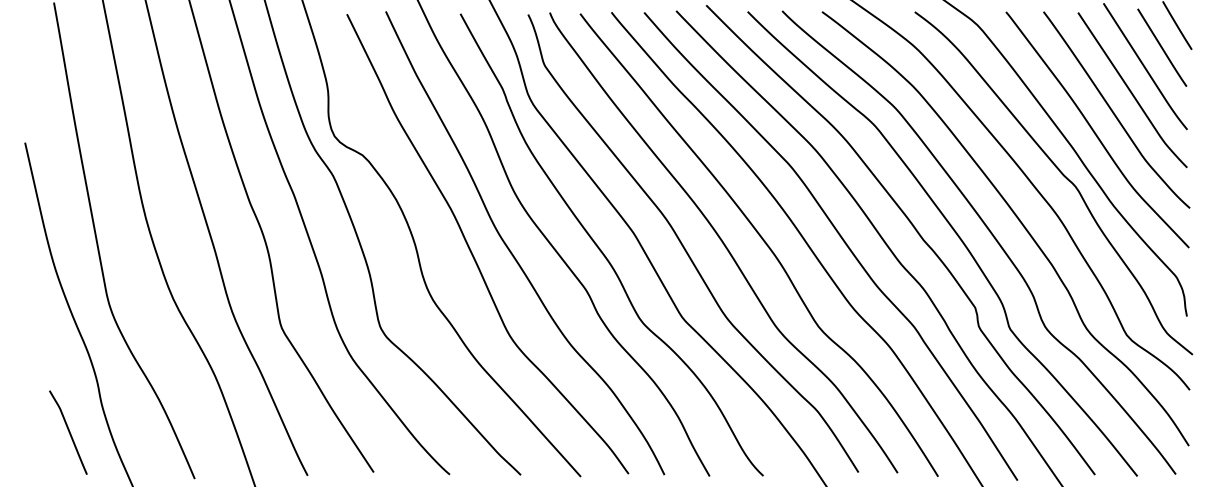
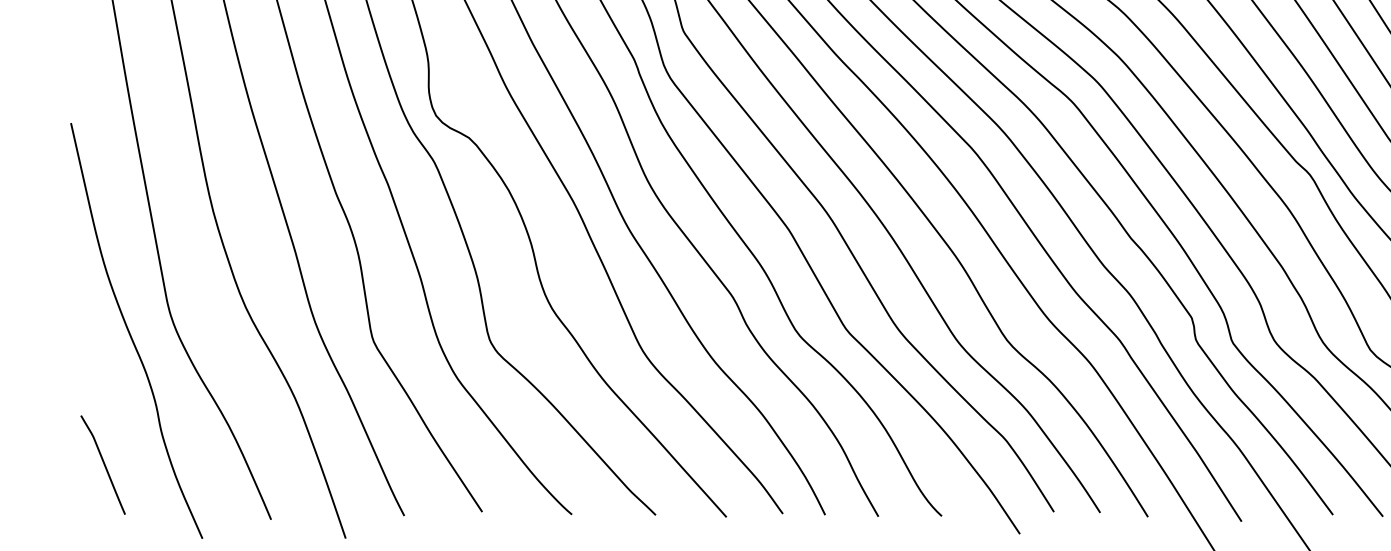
curve: (68, 432) -> (103, 464), moved

